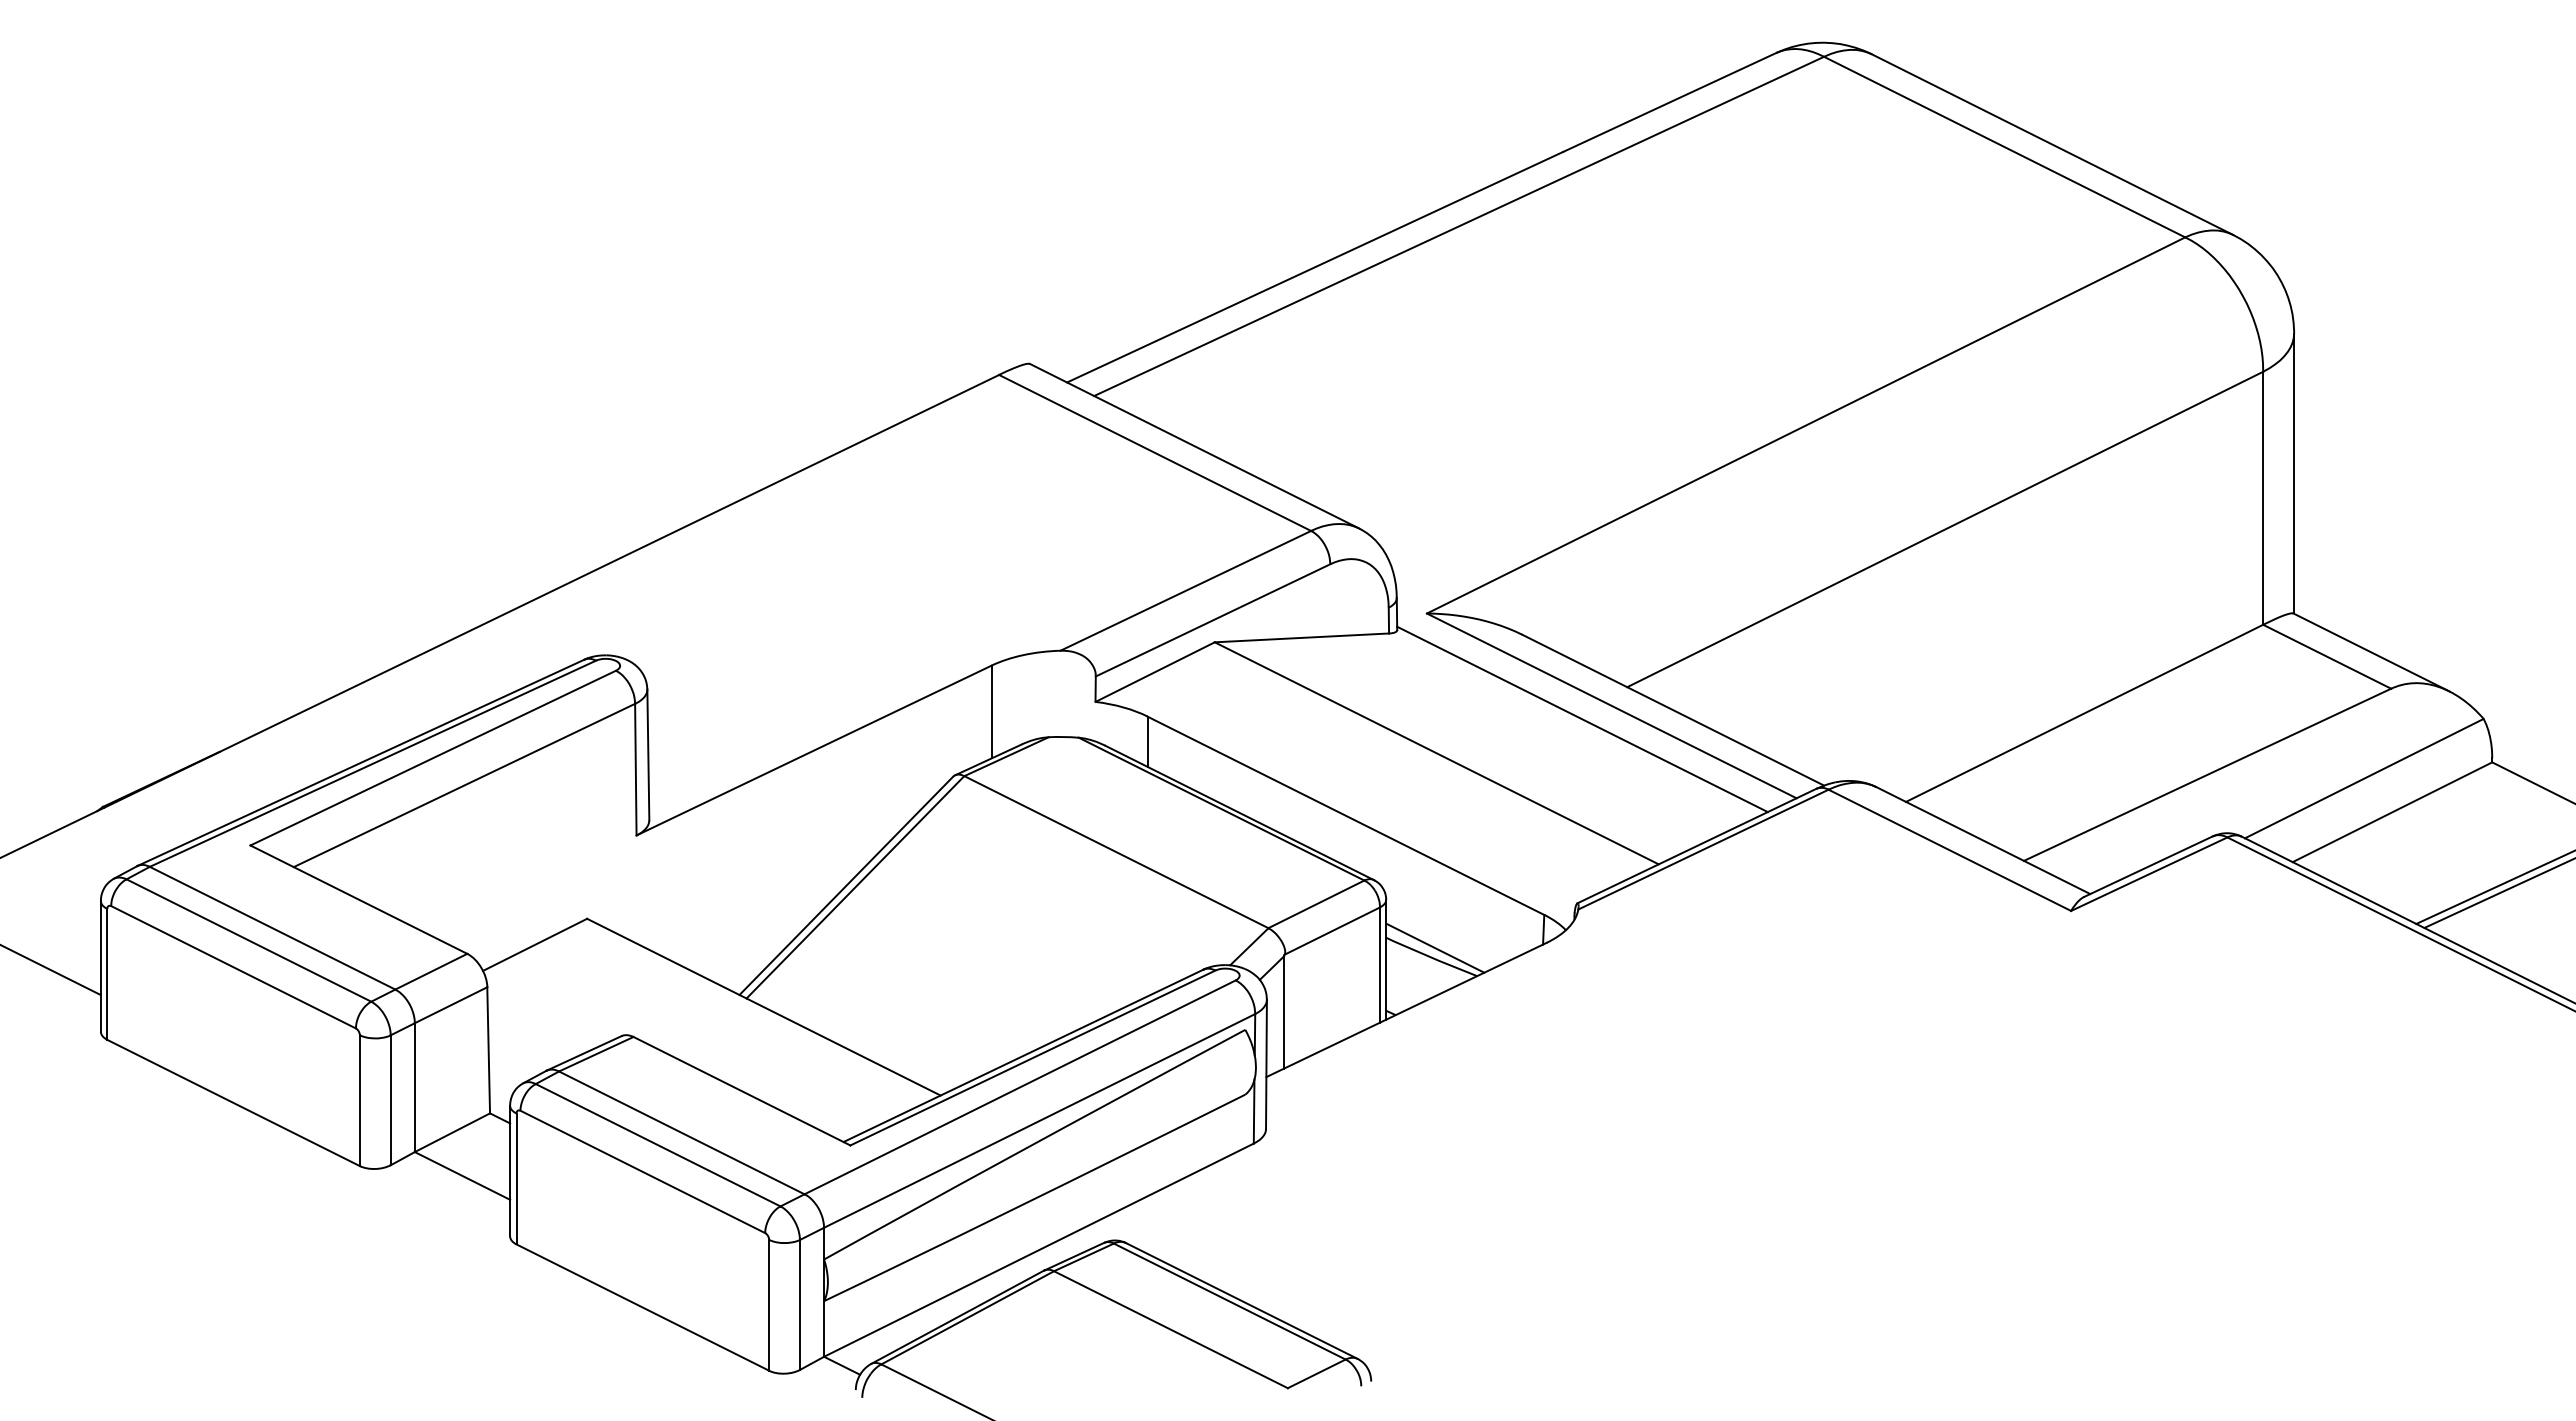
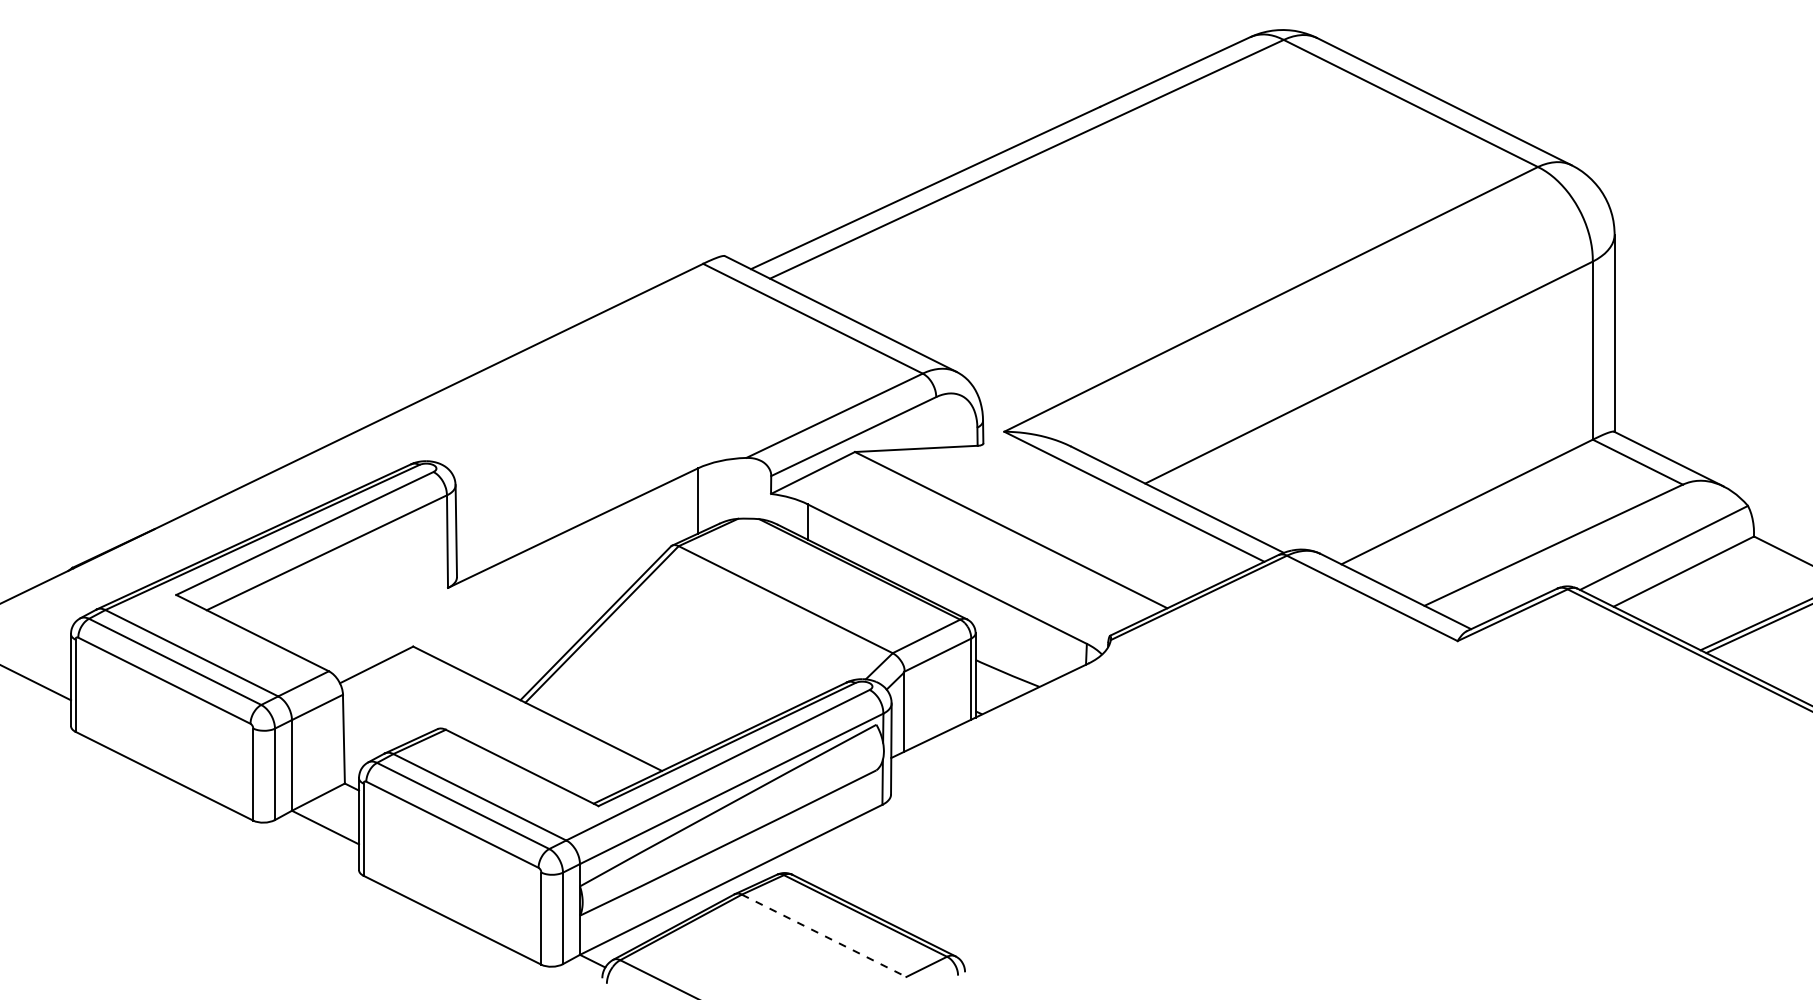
line: (1582, 719) -> (1113, 506), removed
line: (1435, 947) -> (1010, 666), removed
line: (1170, 1329) -> (823, 935), solid -> dashed

